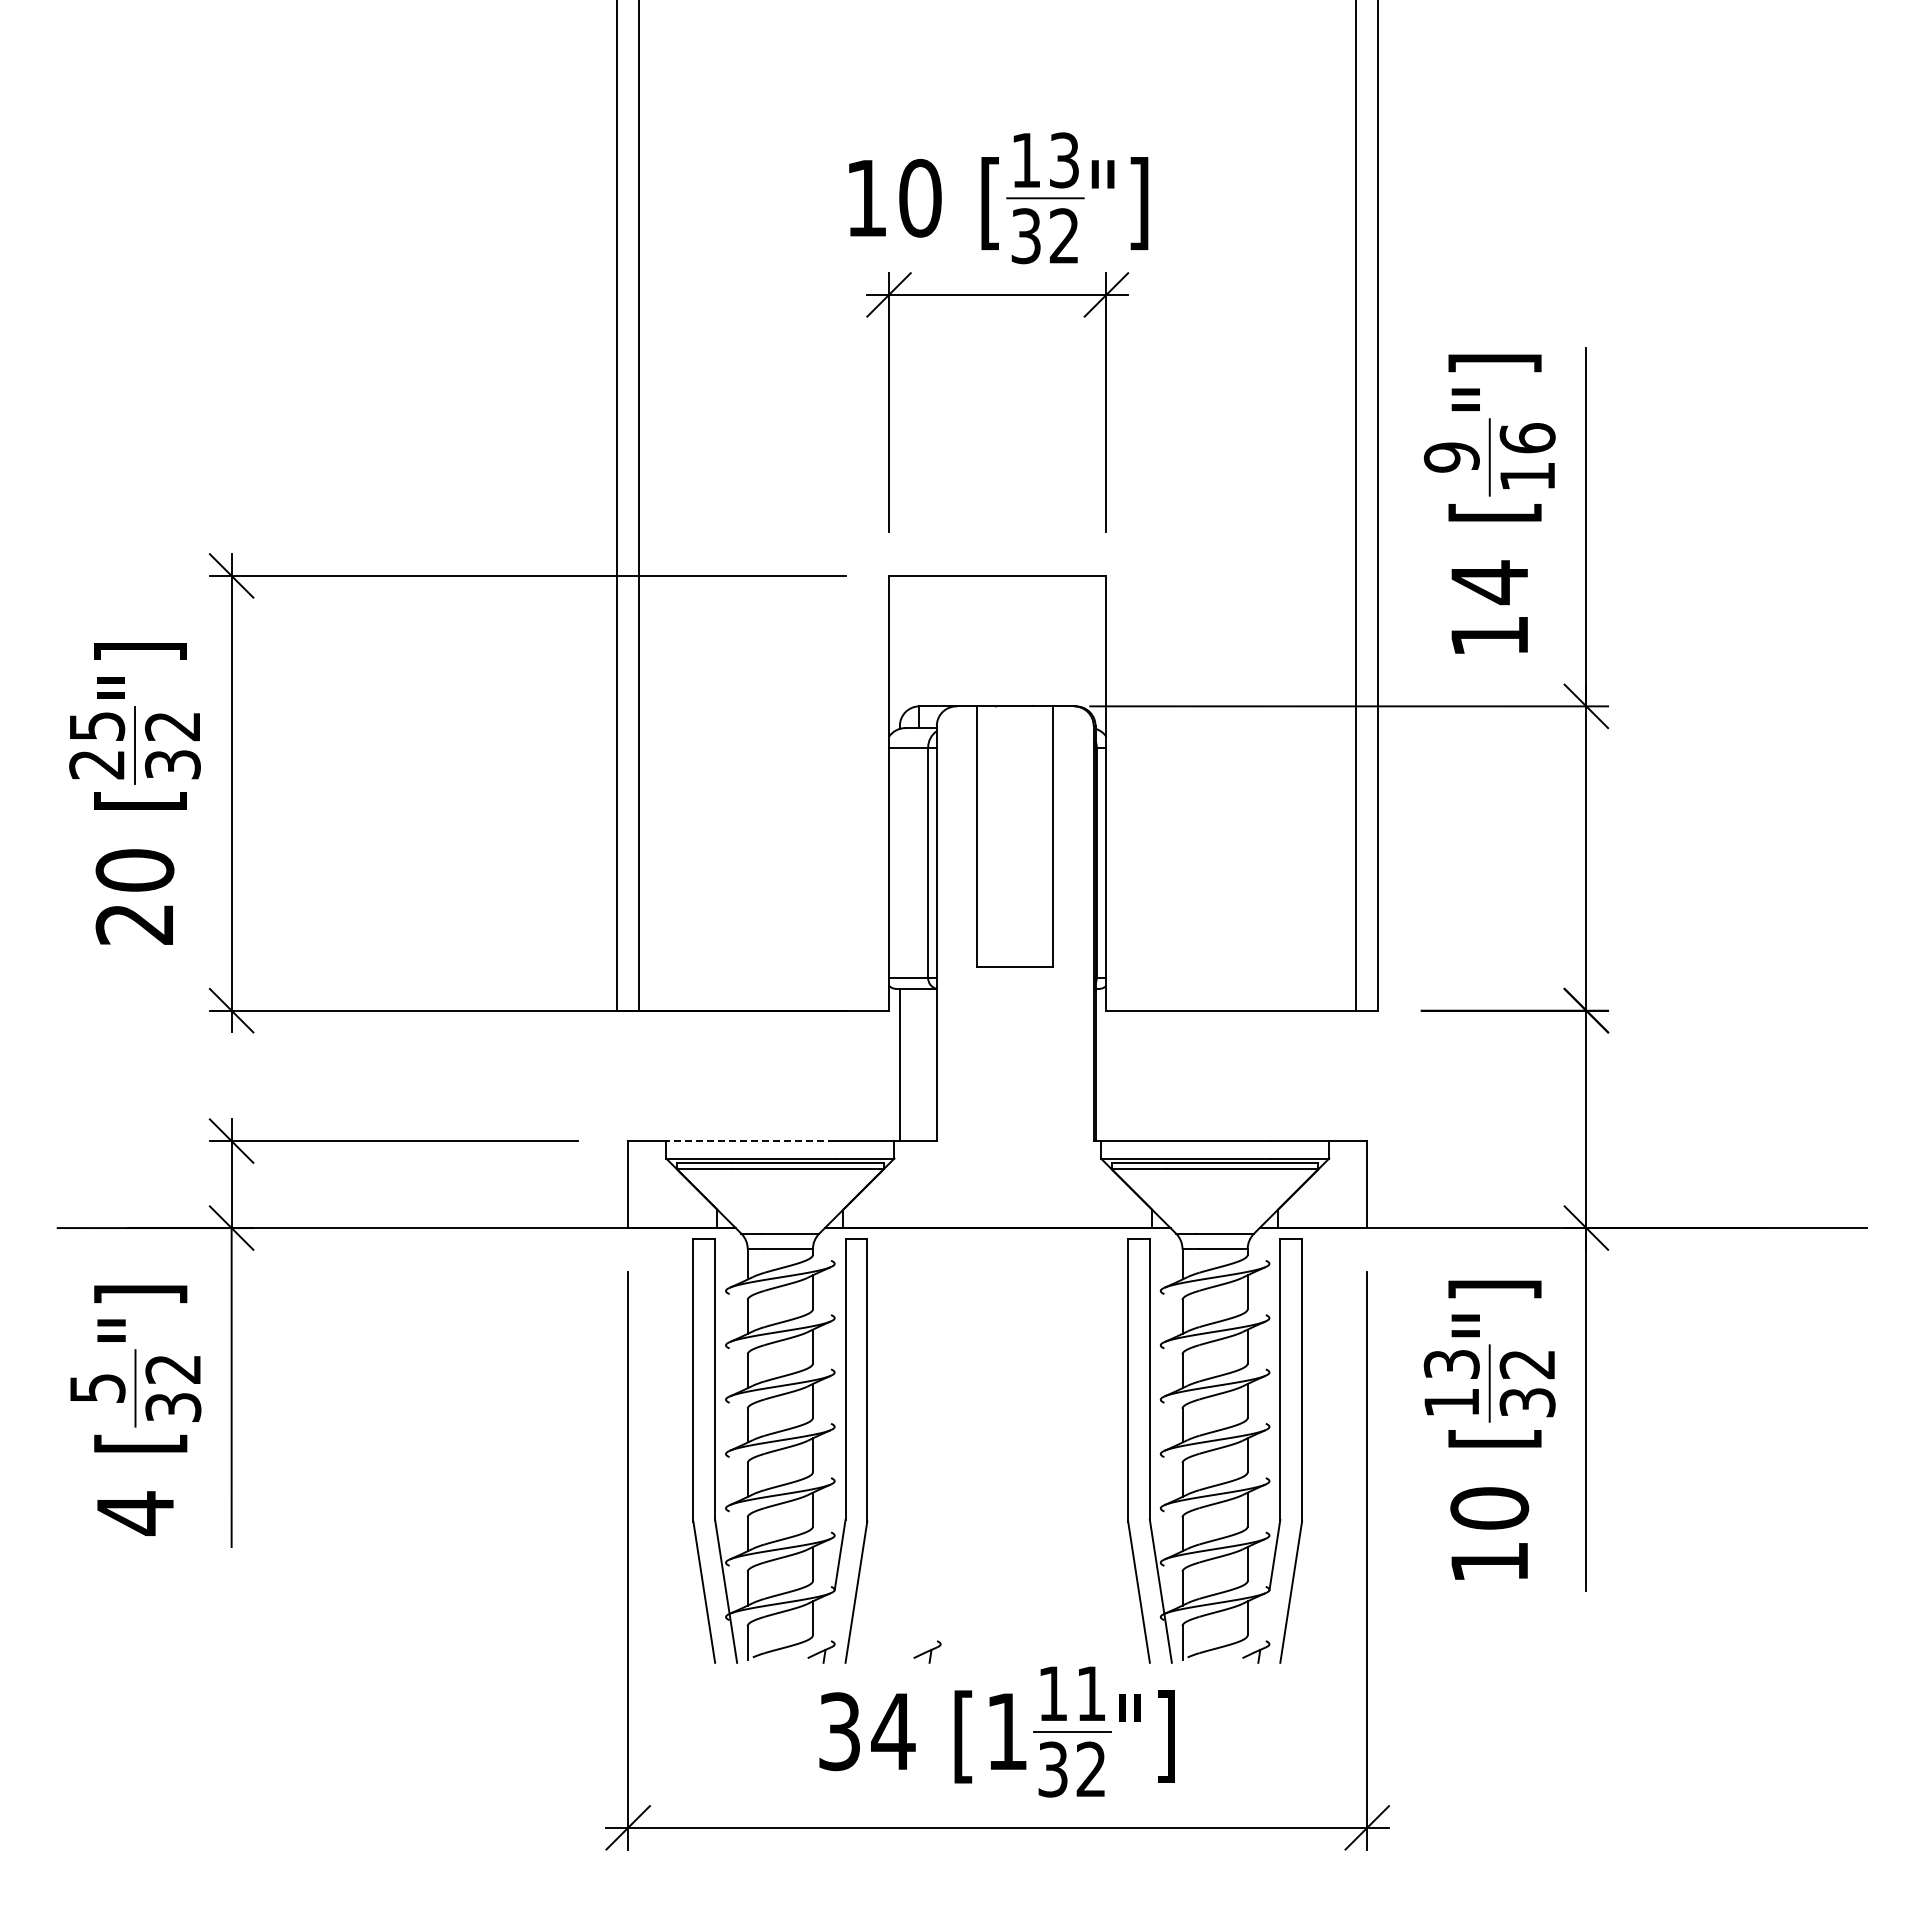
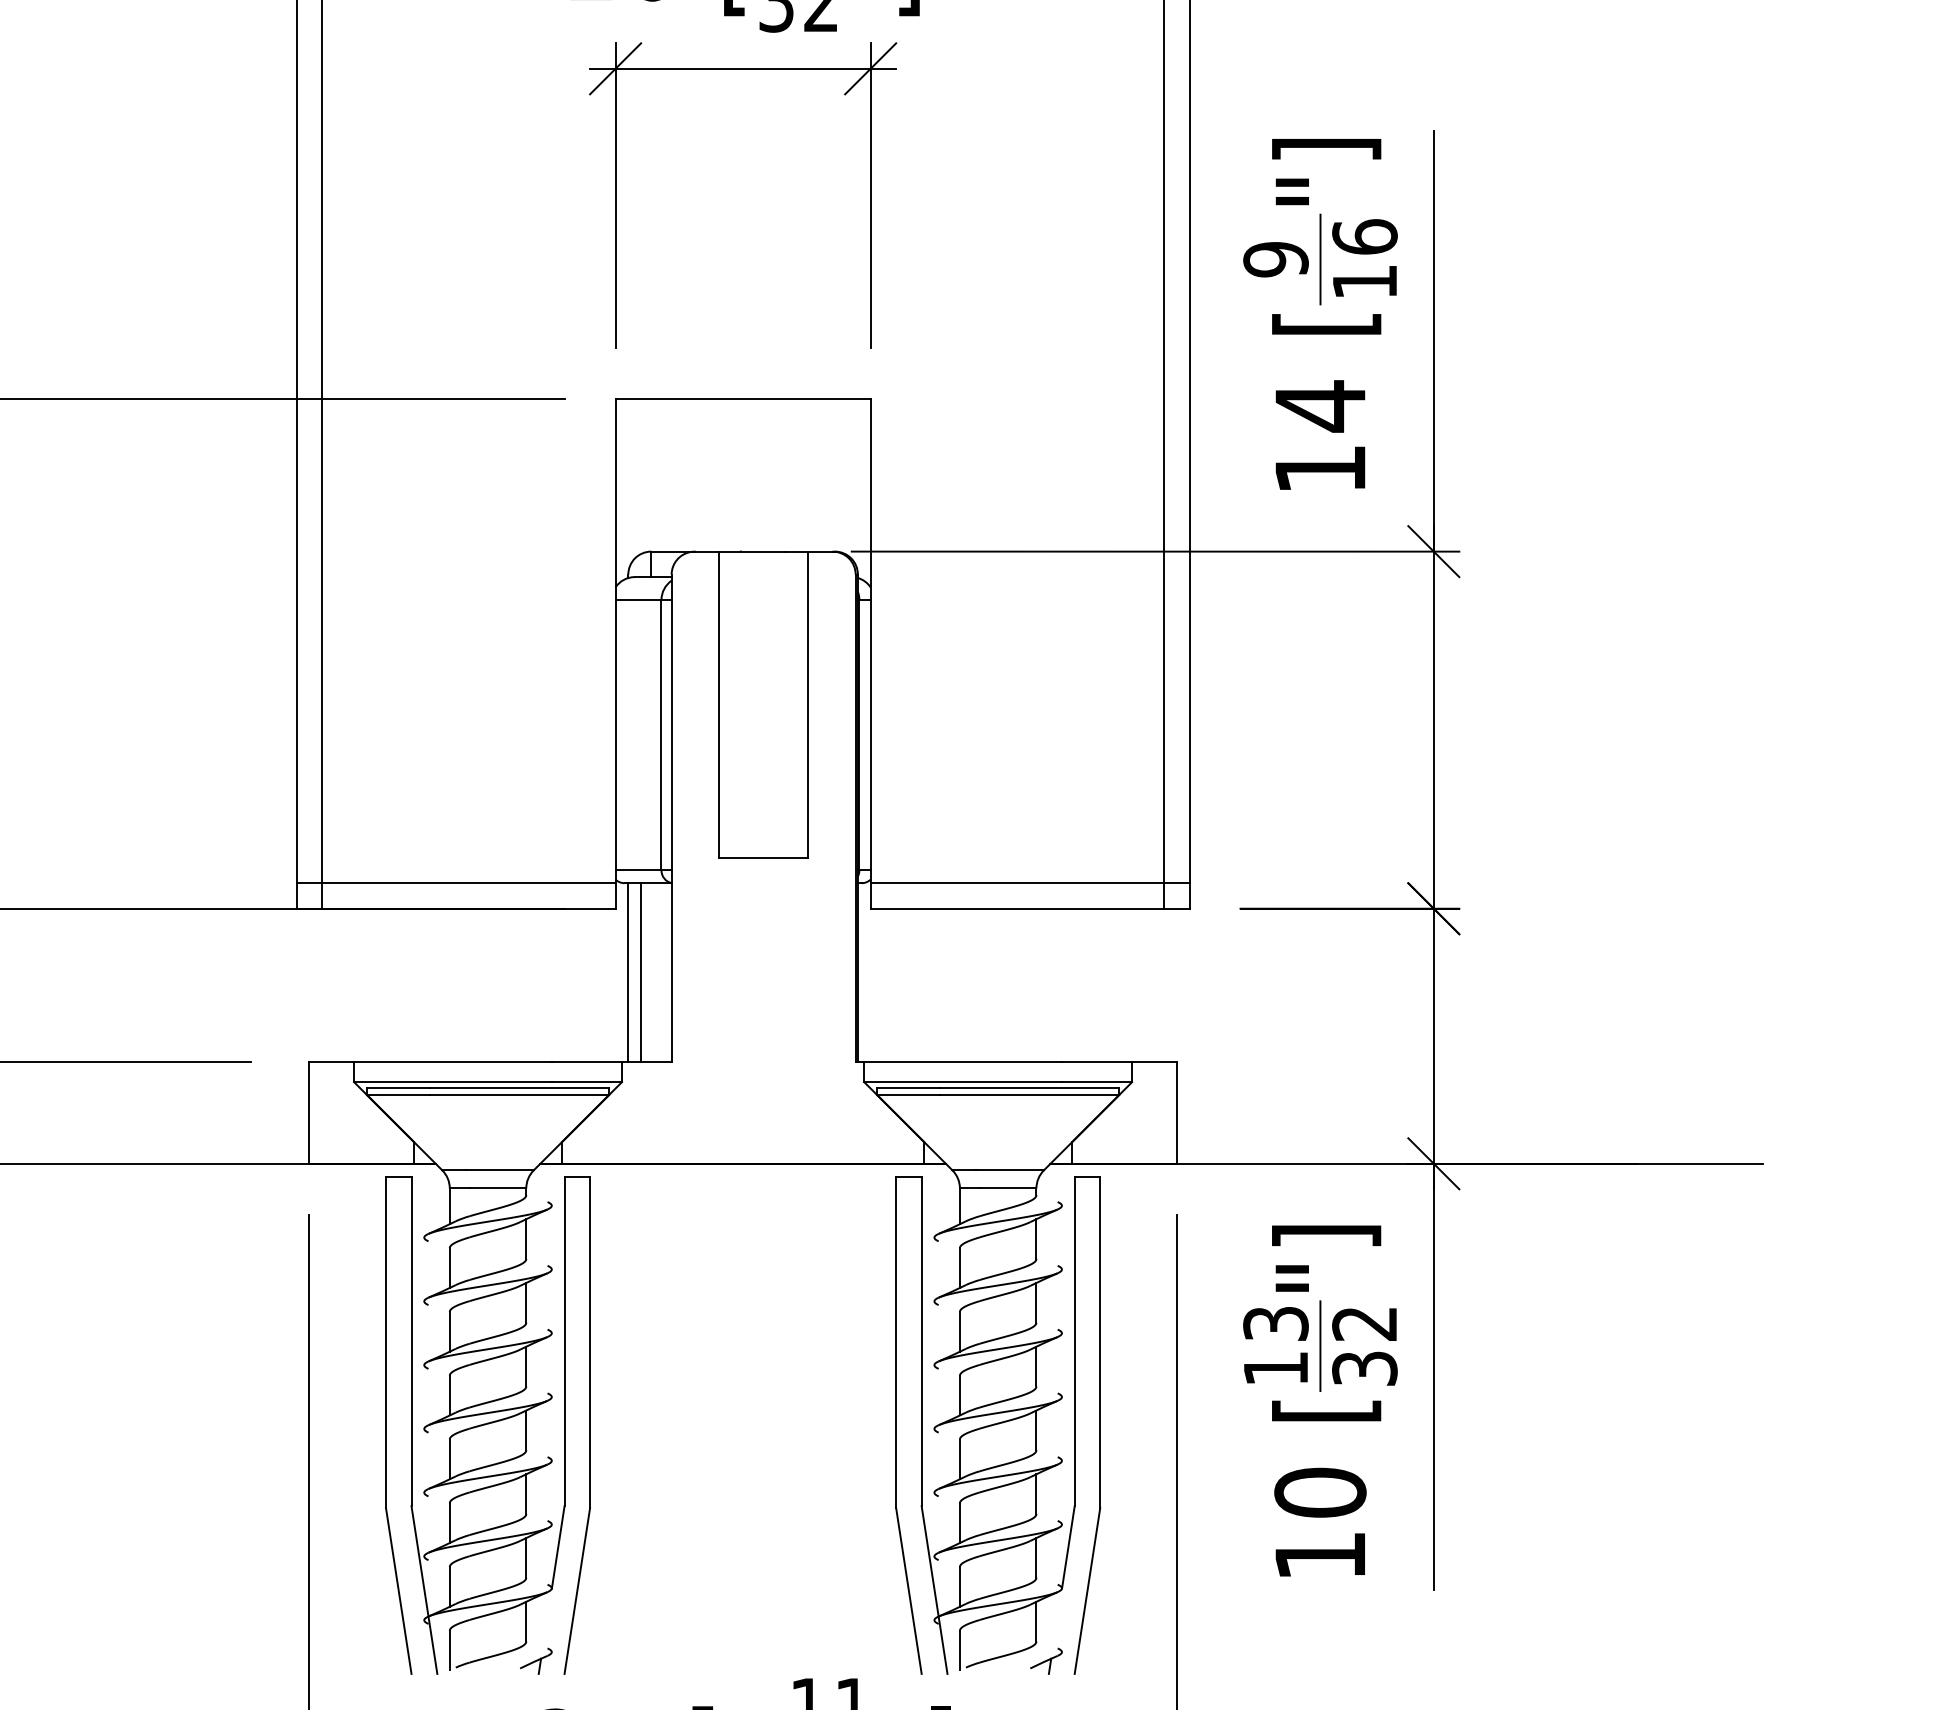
line: (753, 988) -> (456, 882), added
line: (1242, 988) -> (1030, 882), added
line: (910, 1064) -> (640, 971), added
line: (750, 1141) -> (453, 1062), dashed -> solid
part: (927, 1651) -> (660, 1660), removed

